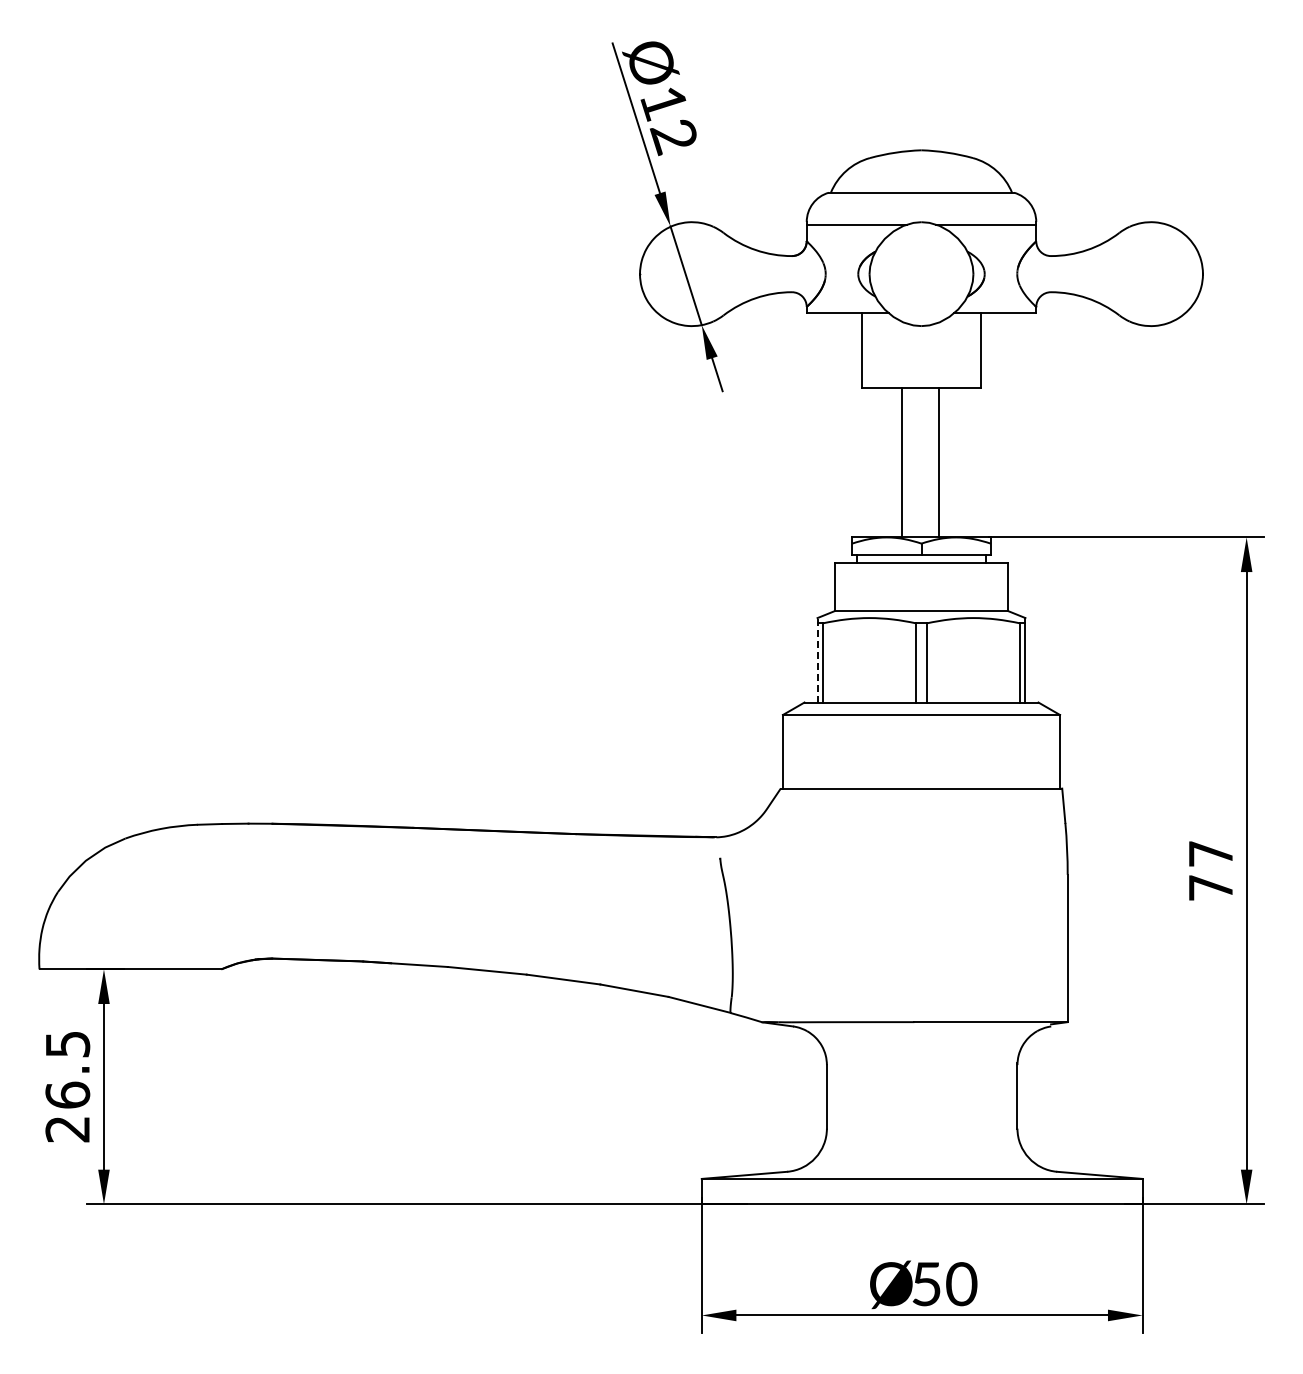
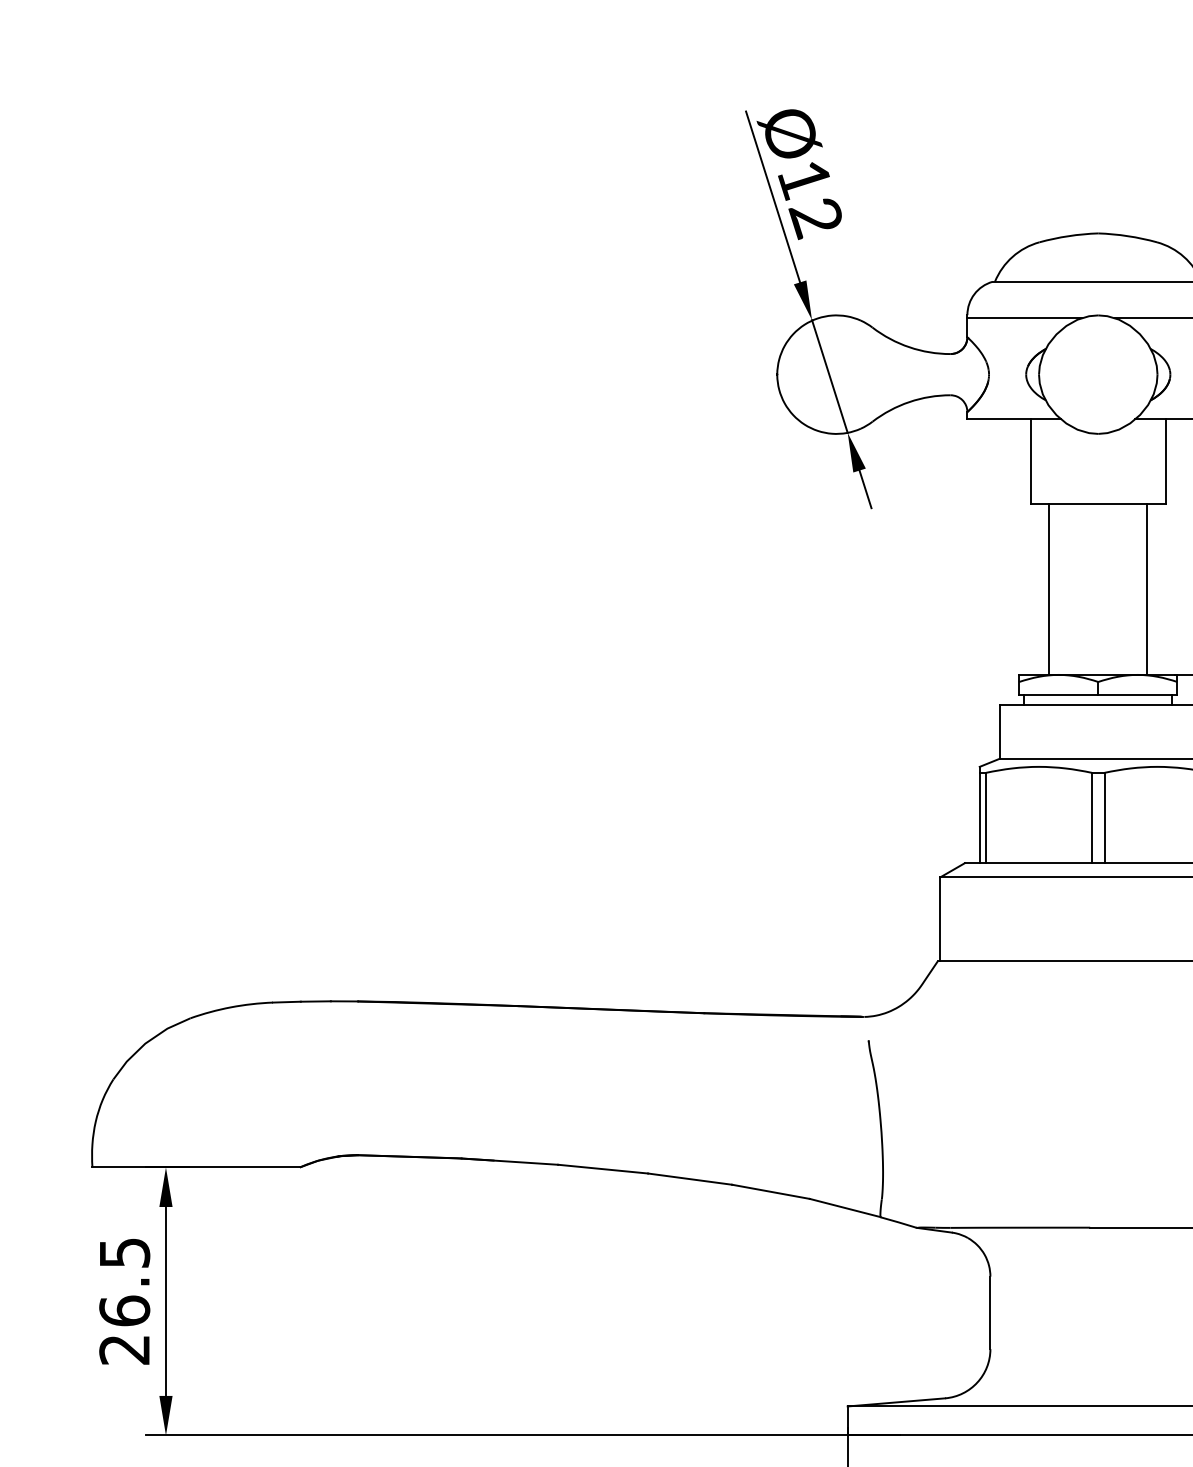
line: (902, 462) -> (1147, 589), moved
line: (938, 462) -> (1049, 589), moved
line: (817, 659) -> (979, 814), dashed -> solid

